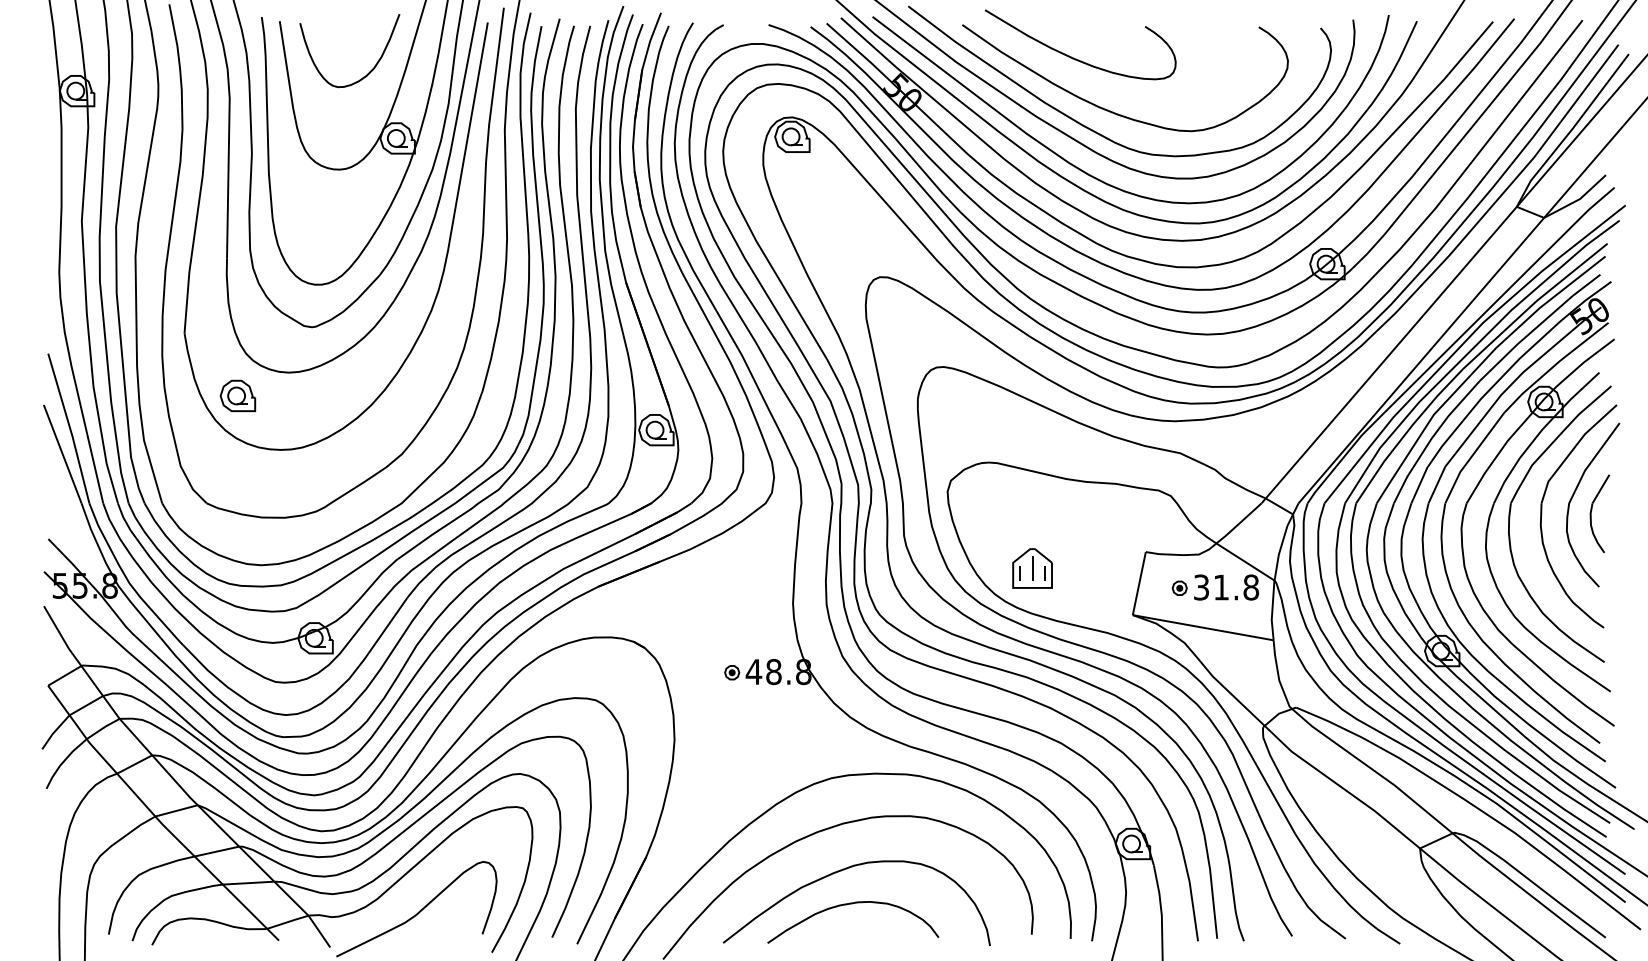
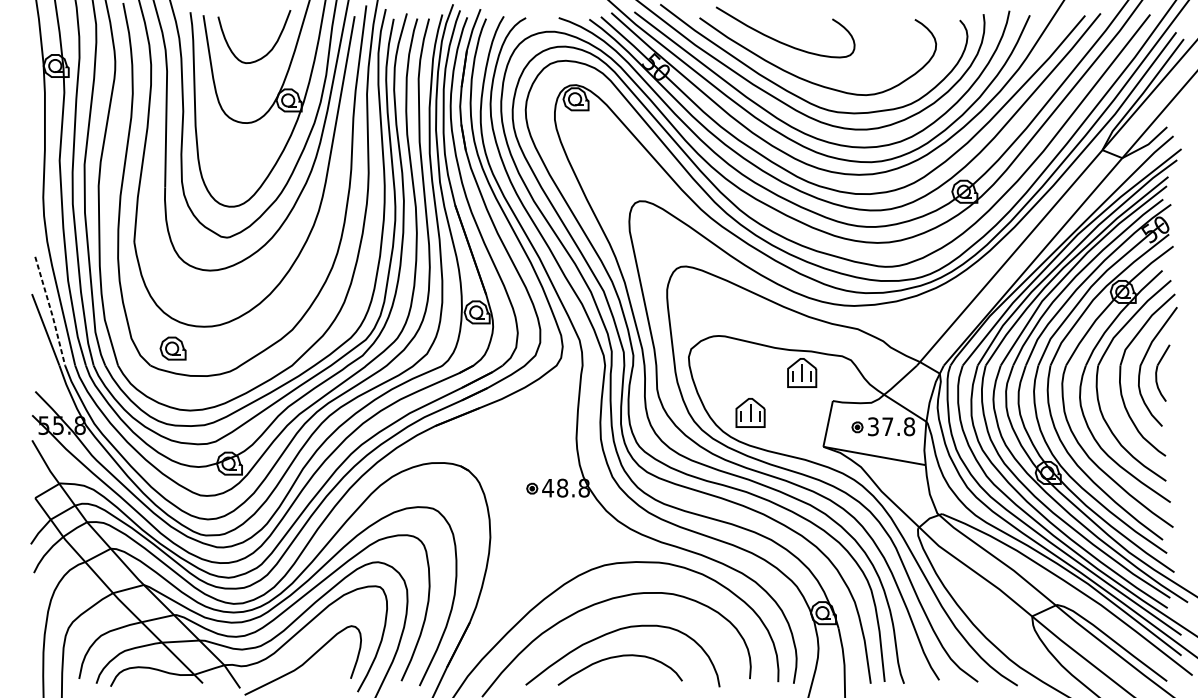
part: (237, 395) -> (172, 348), moved
line: (70, 428) -> (51, 311), solid -> dashed
part: (1103, 513) -> (802, 372), added
text: (1221, 587) -> (887, 426), 31.8 -> 37.8

